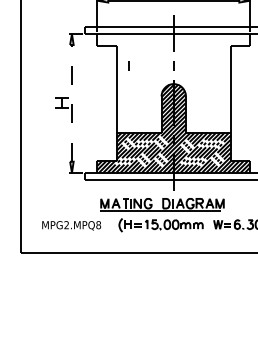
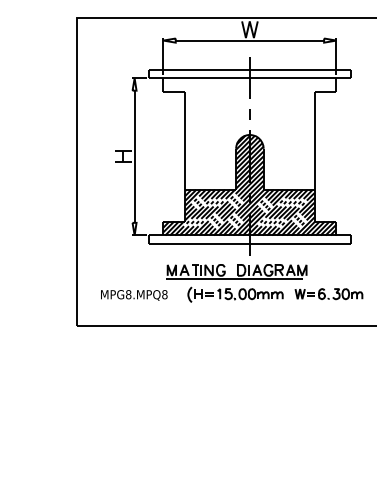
line: (128, 66) -> (198, 114), removed
line: (71, 103) -> (134, 156), dashed -> solid
text: (66, 225) -> (128, 294), MPG2.MPQ8 -> MPG8.MPQ8

